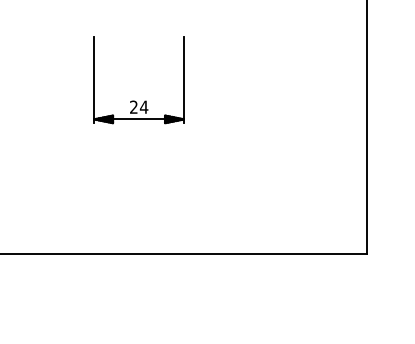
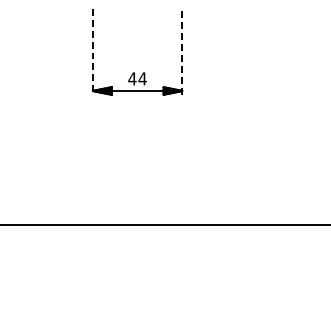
line: (94, 80) -> (93, 52), solid -> dashed
line: (183, 80) -> (181, 52), solid -> dashed
text: (133, 106) -> (132, 78), 24 -> 44

